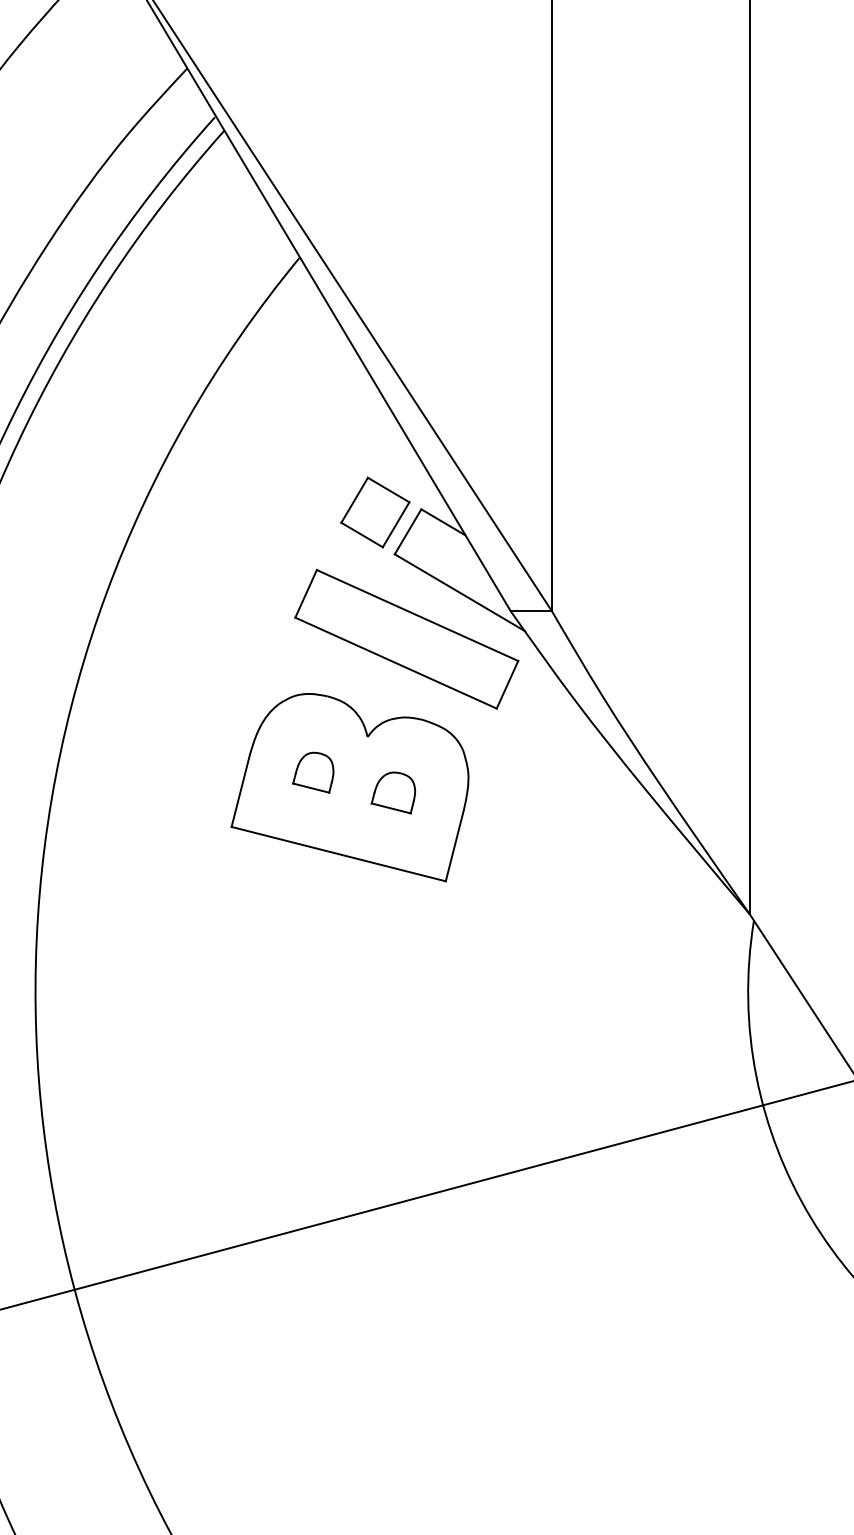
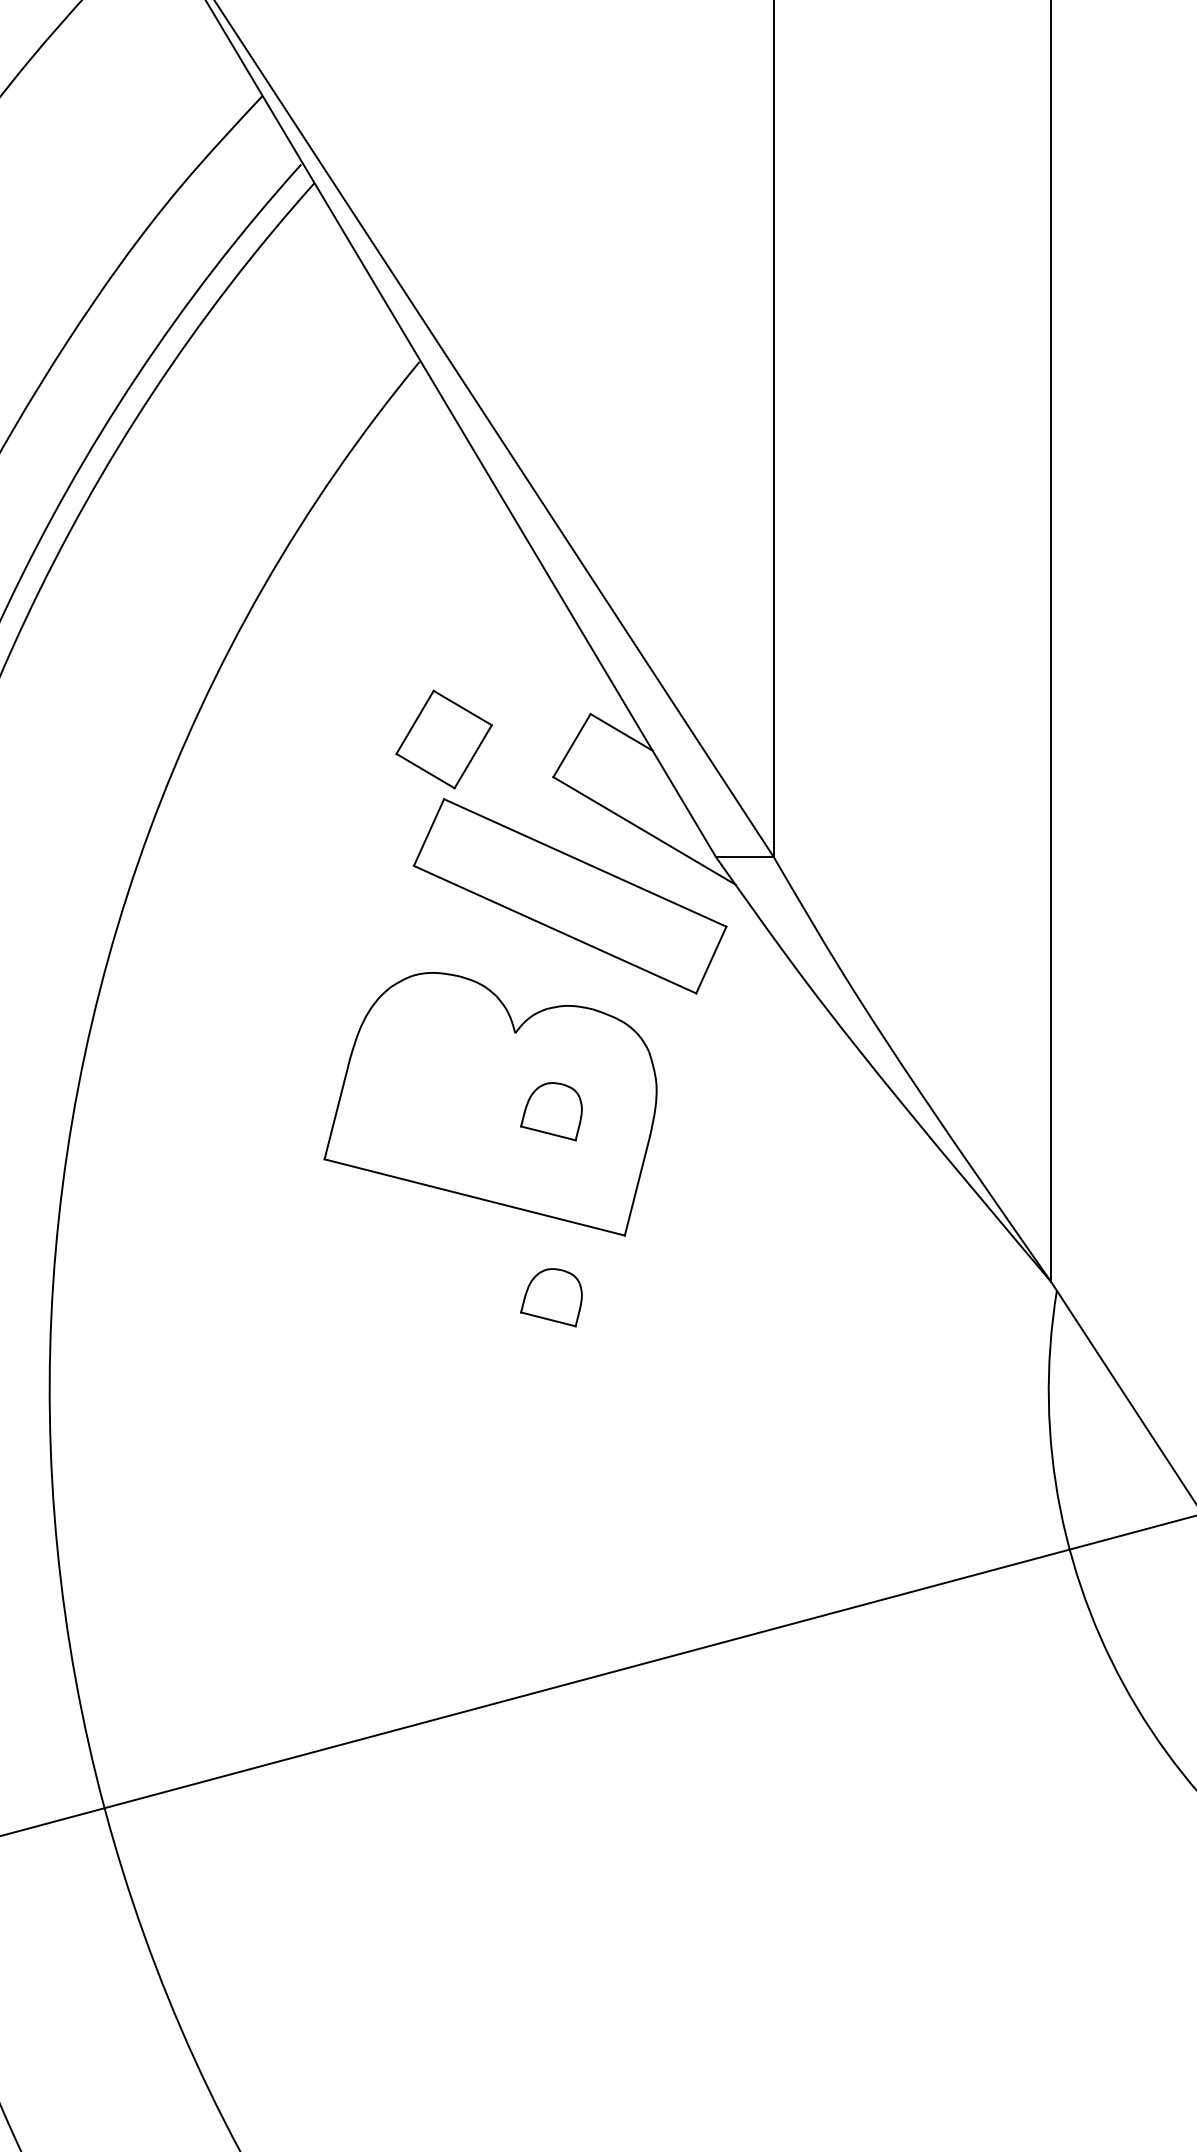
part: (374, 512) -> (443, 739), moved
part: (313, 772) -> (439, 1083), removed
part: (393, 925) -> (551, 1297), added

